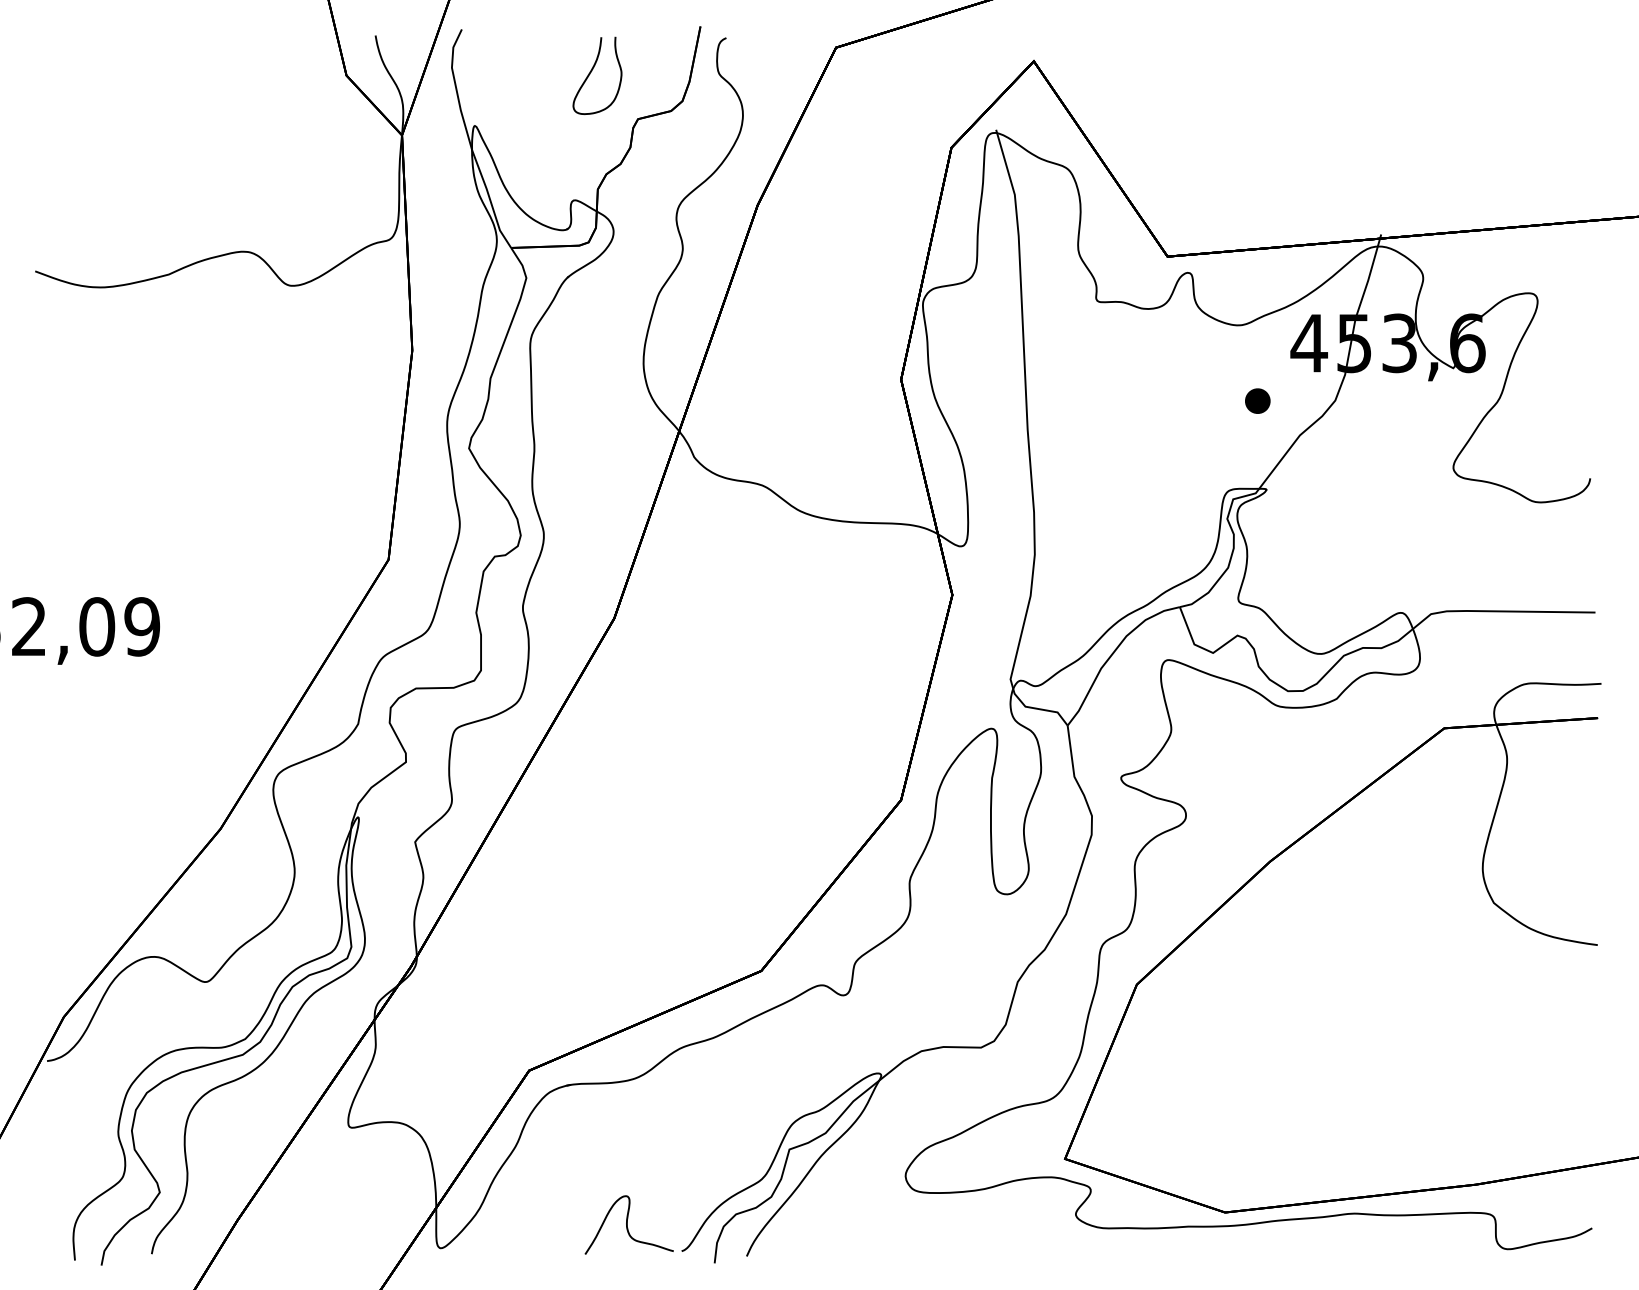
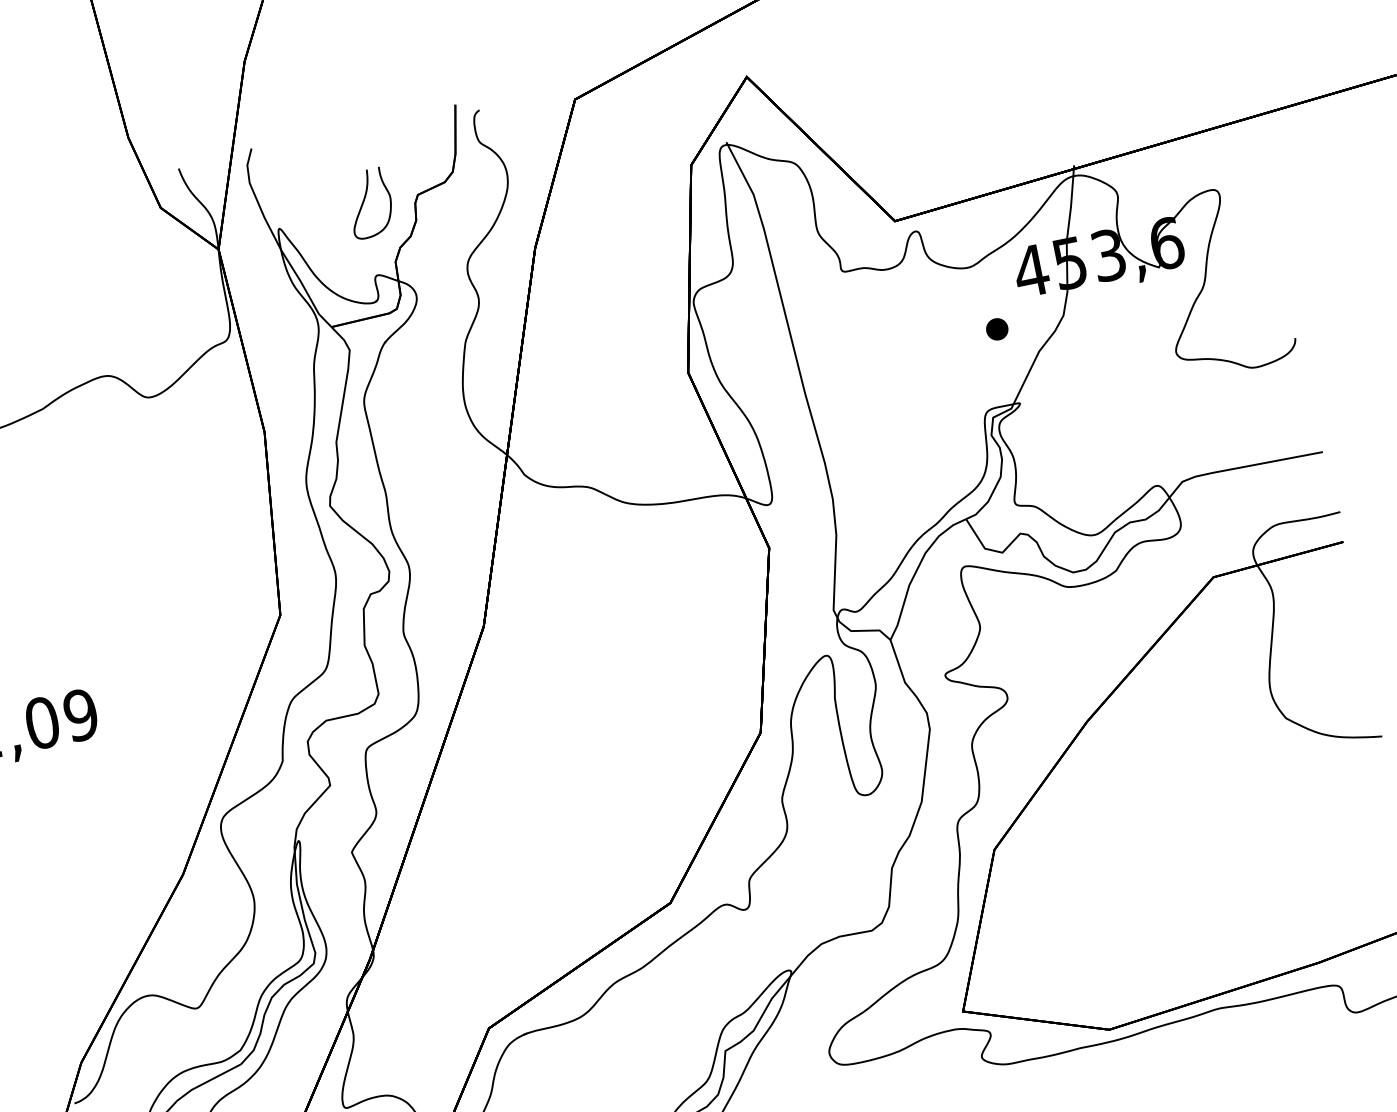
curve: (592, 71) -> (365, 200), moved

